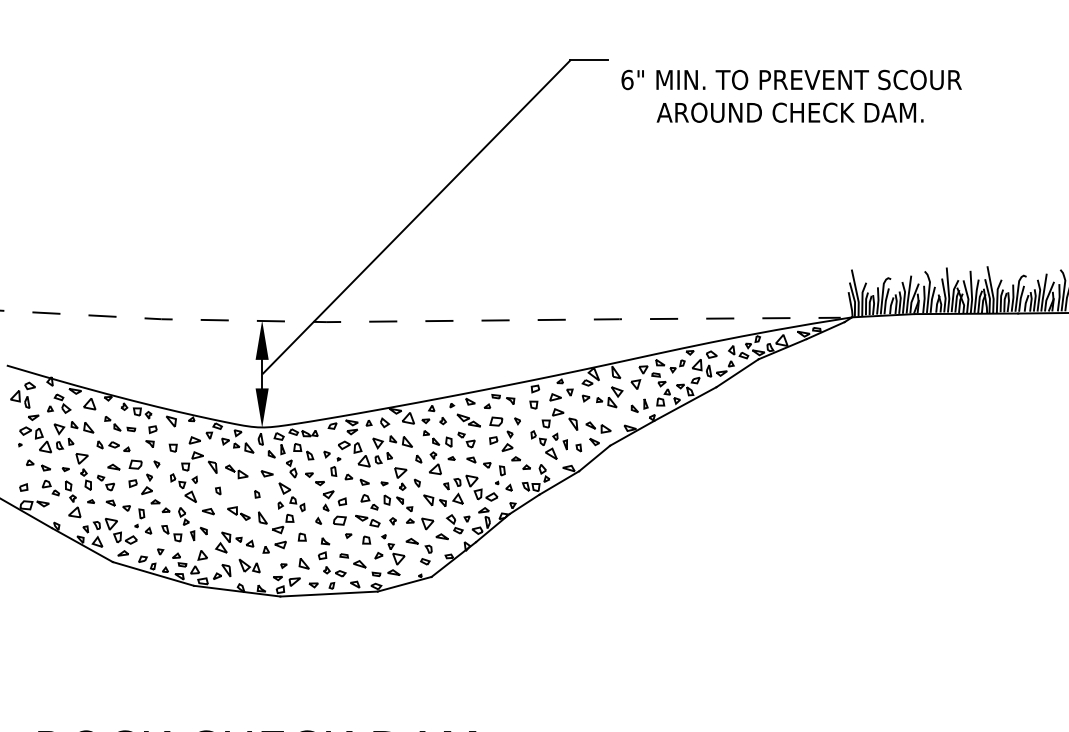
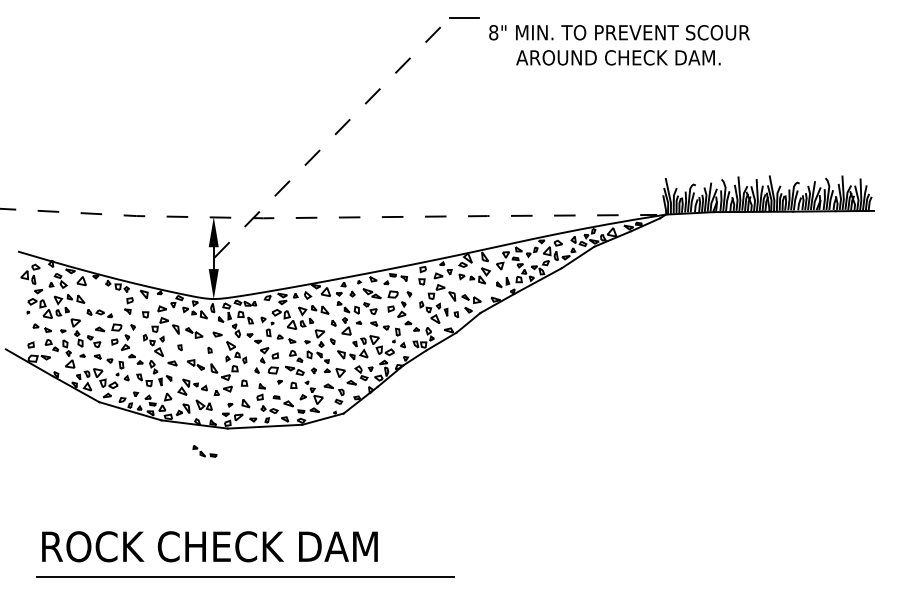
text: (627, 79) -> (493, 32), 6" -> 8"
line: (417, 216) -> (332, 137), solid -> dashed
part: (119, 424) -> (204, 451), moved

